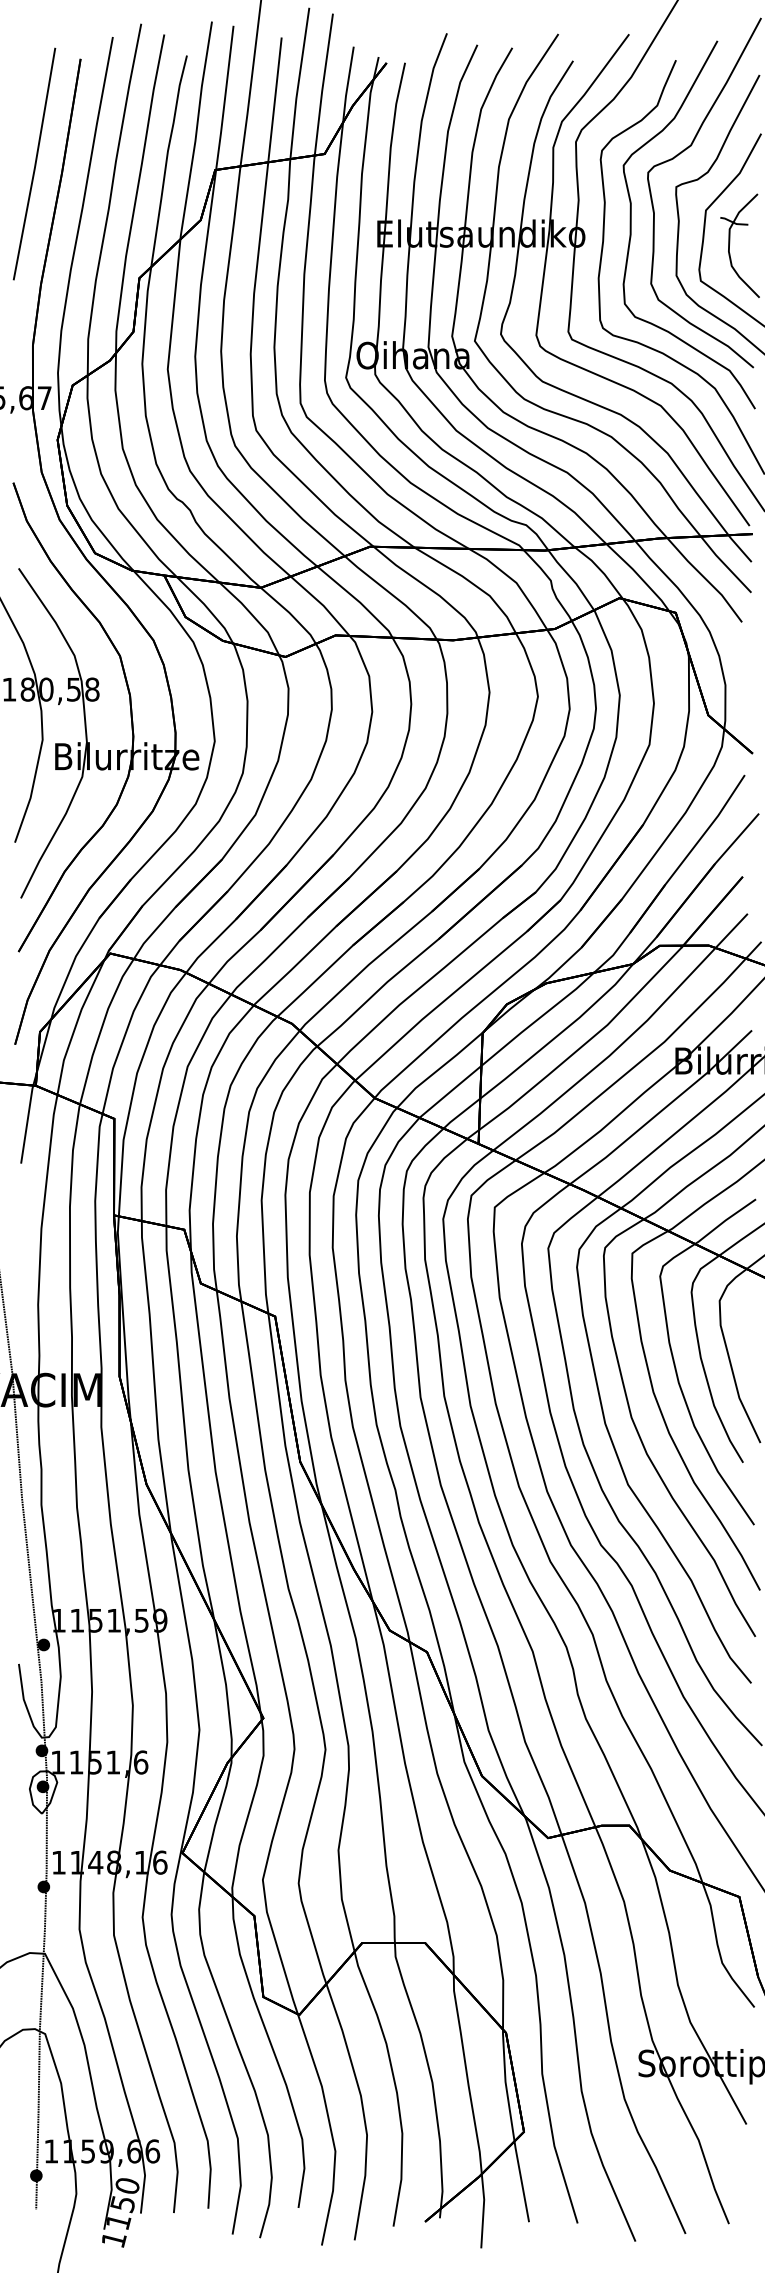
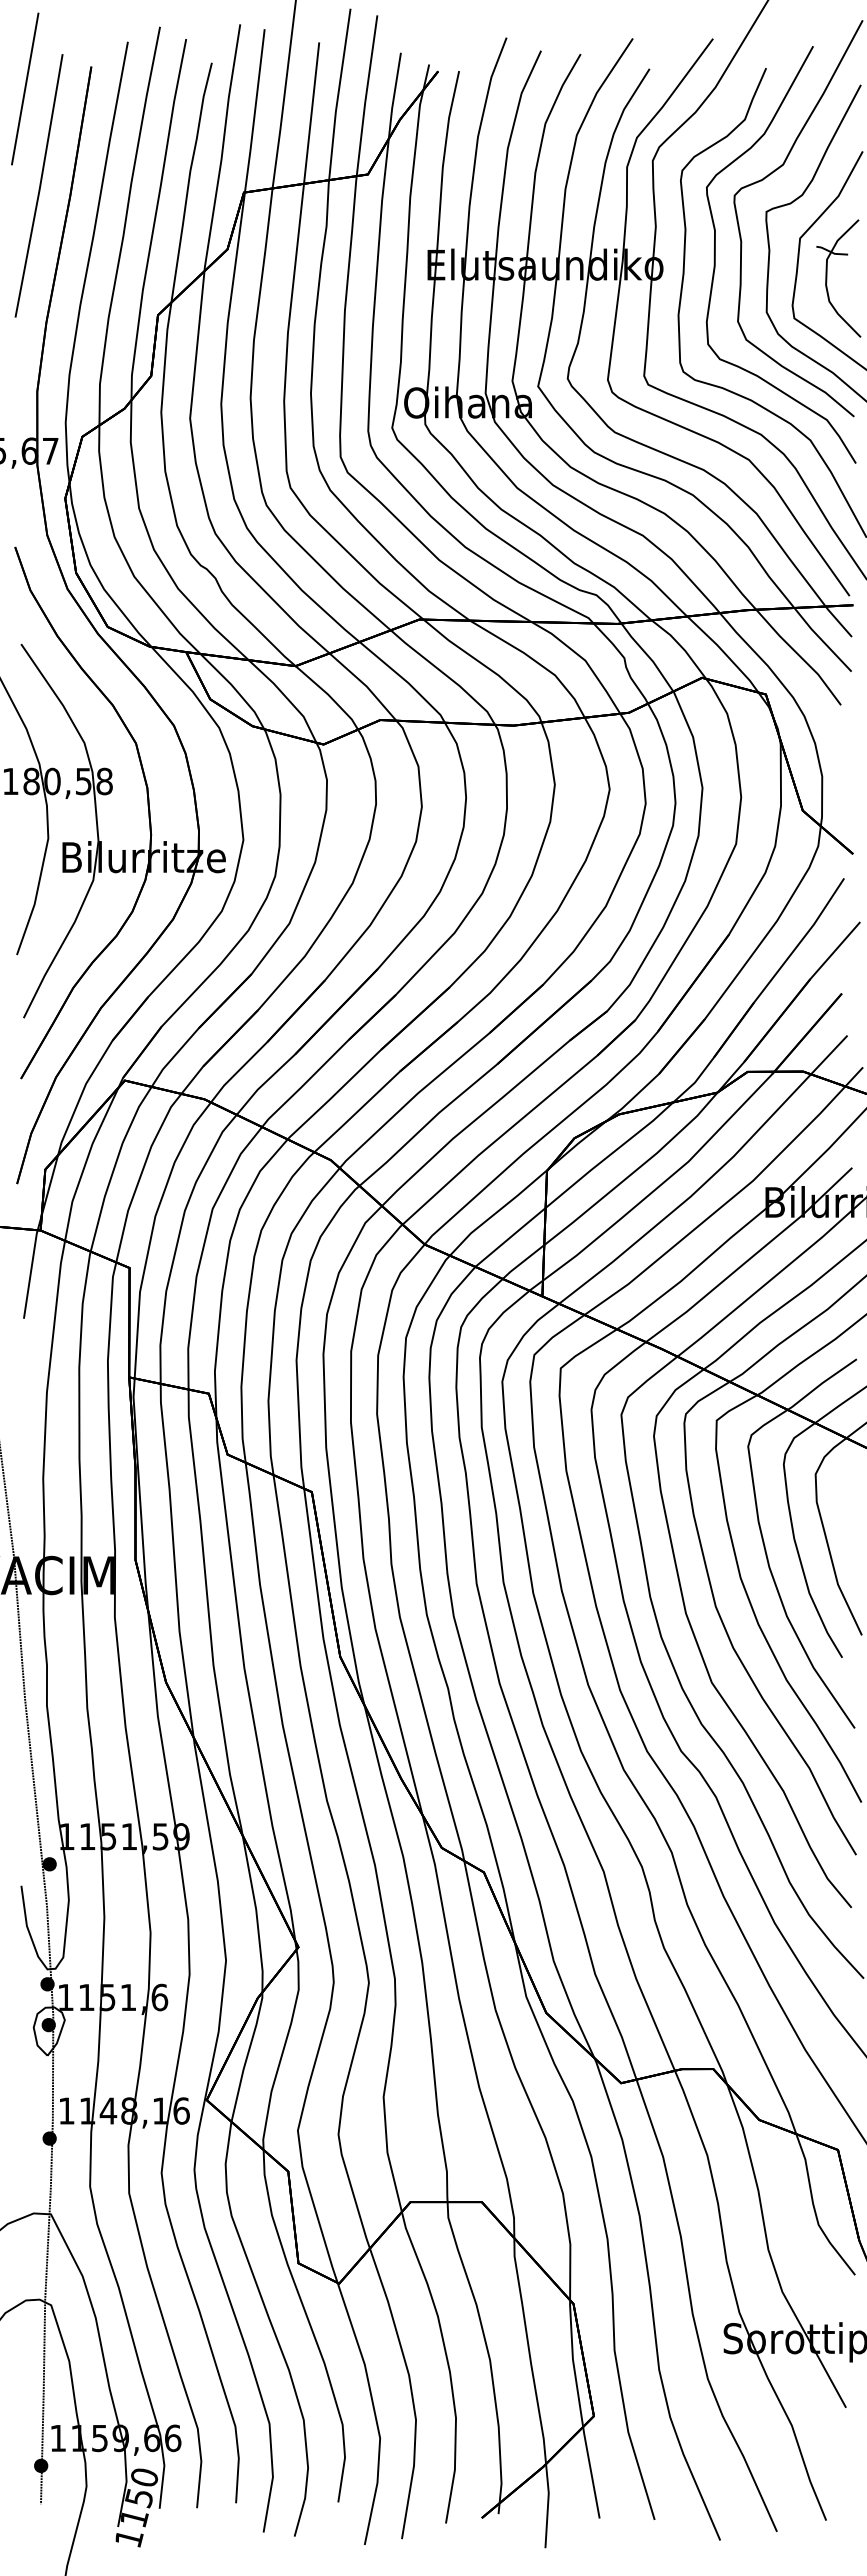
line: (22, 78) -> (25, 88), added

